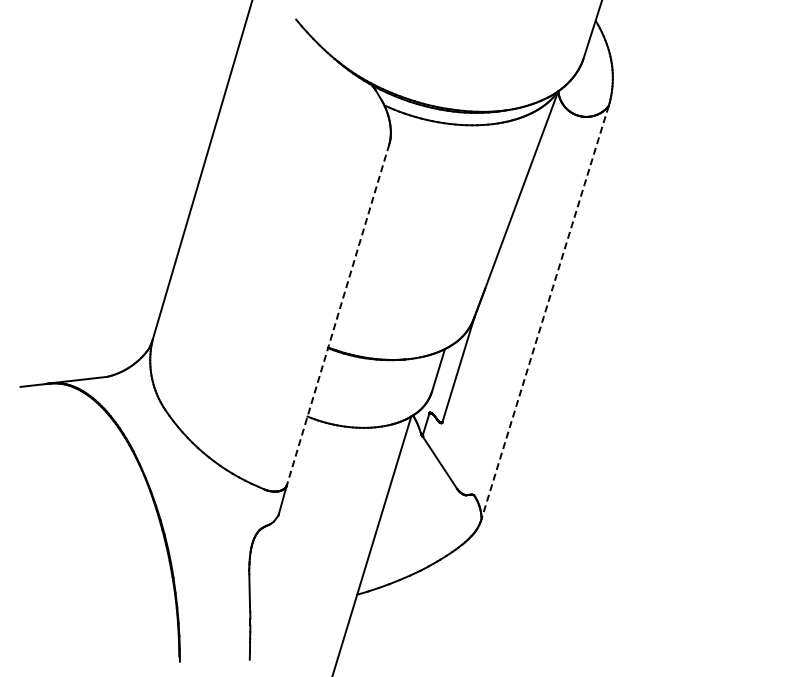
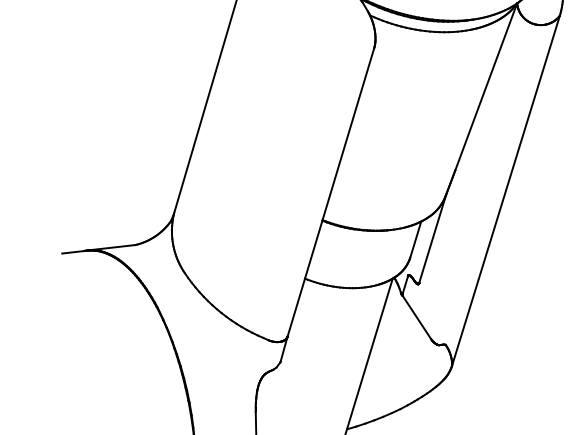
line: (545, 312) -> (506, 190), dashed -> solid
line: (338, 314) -> (331, 192), dashed -> solid

